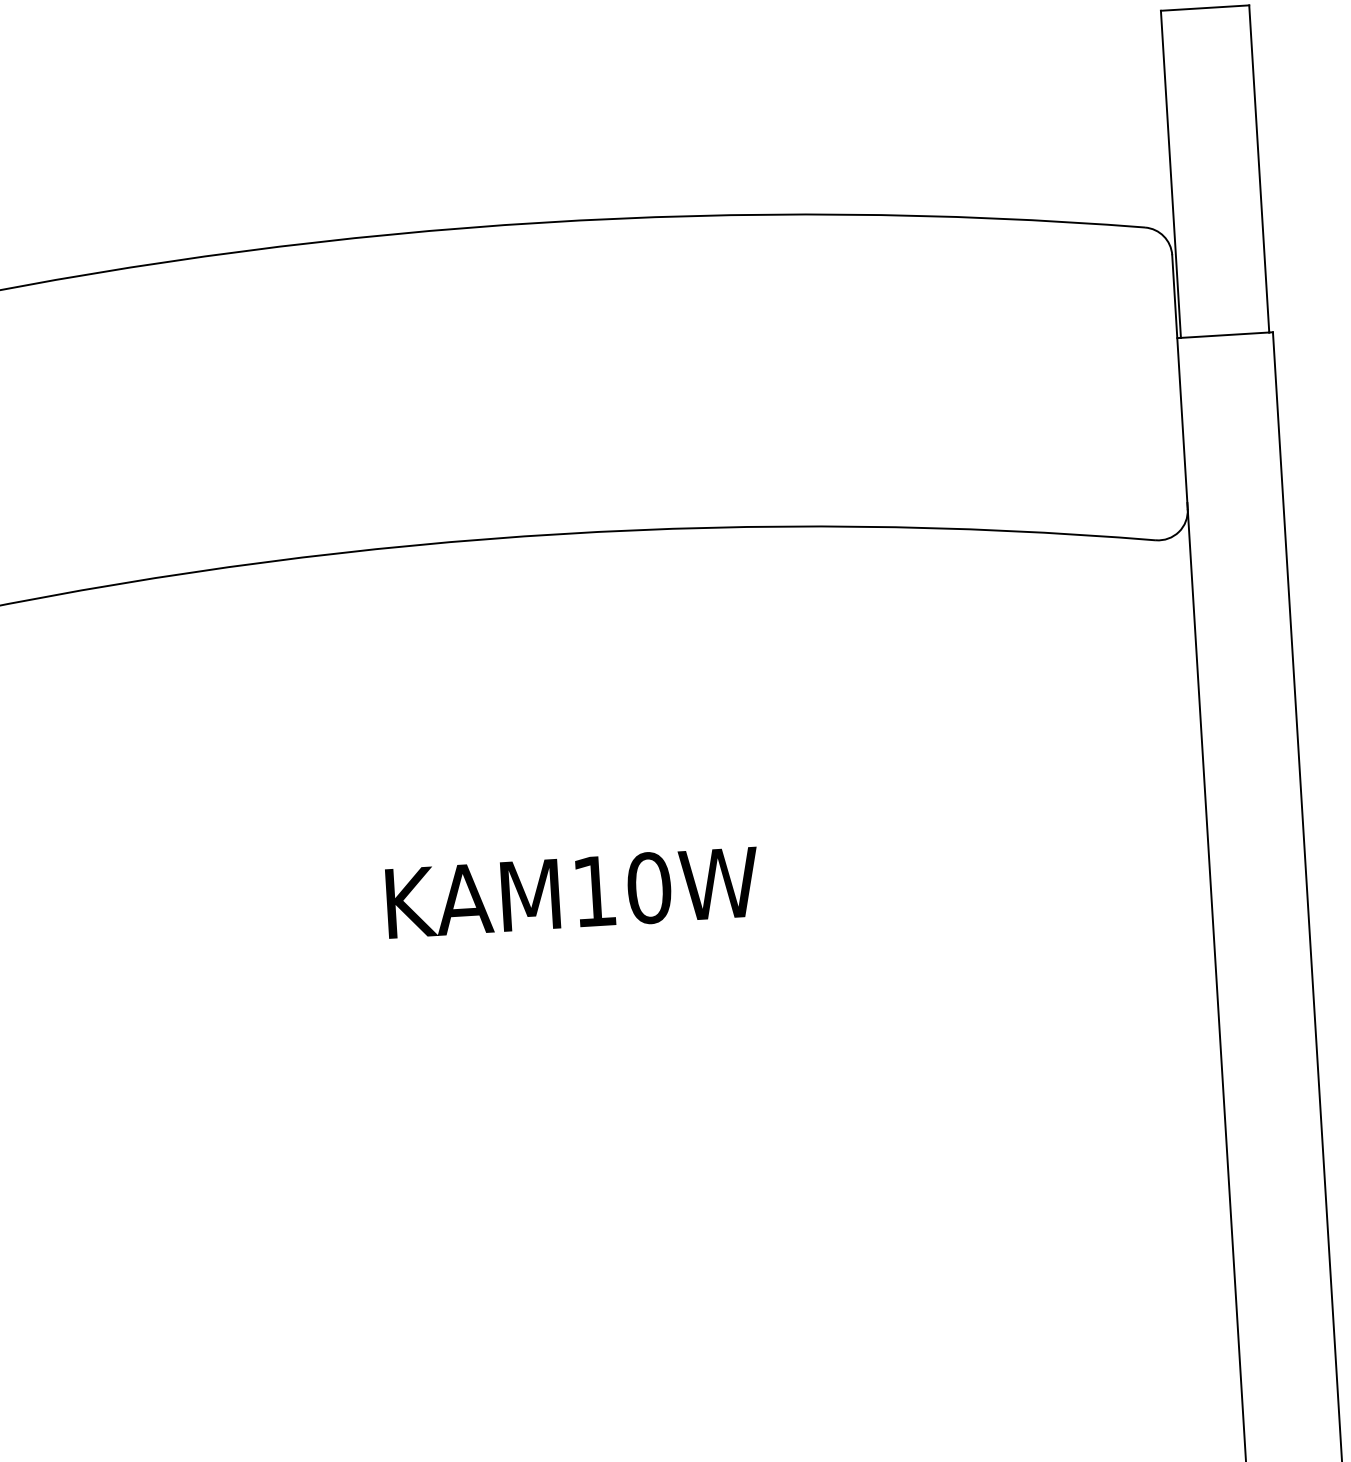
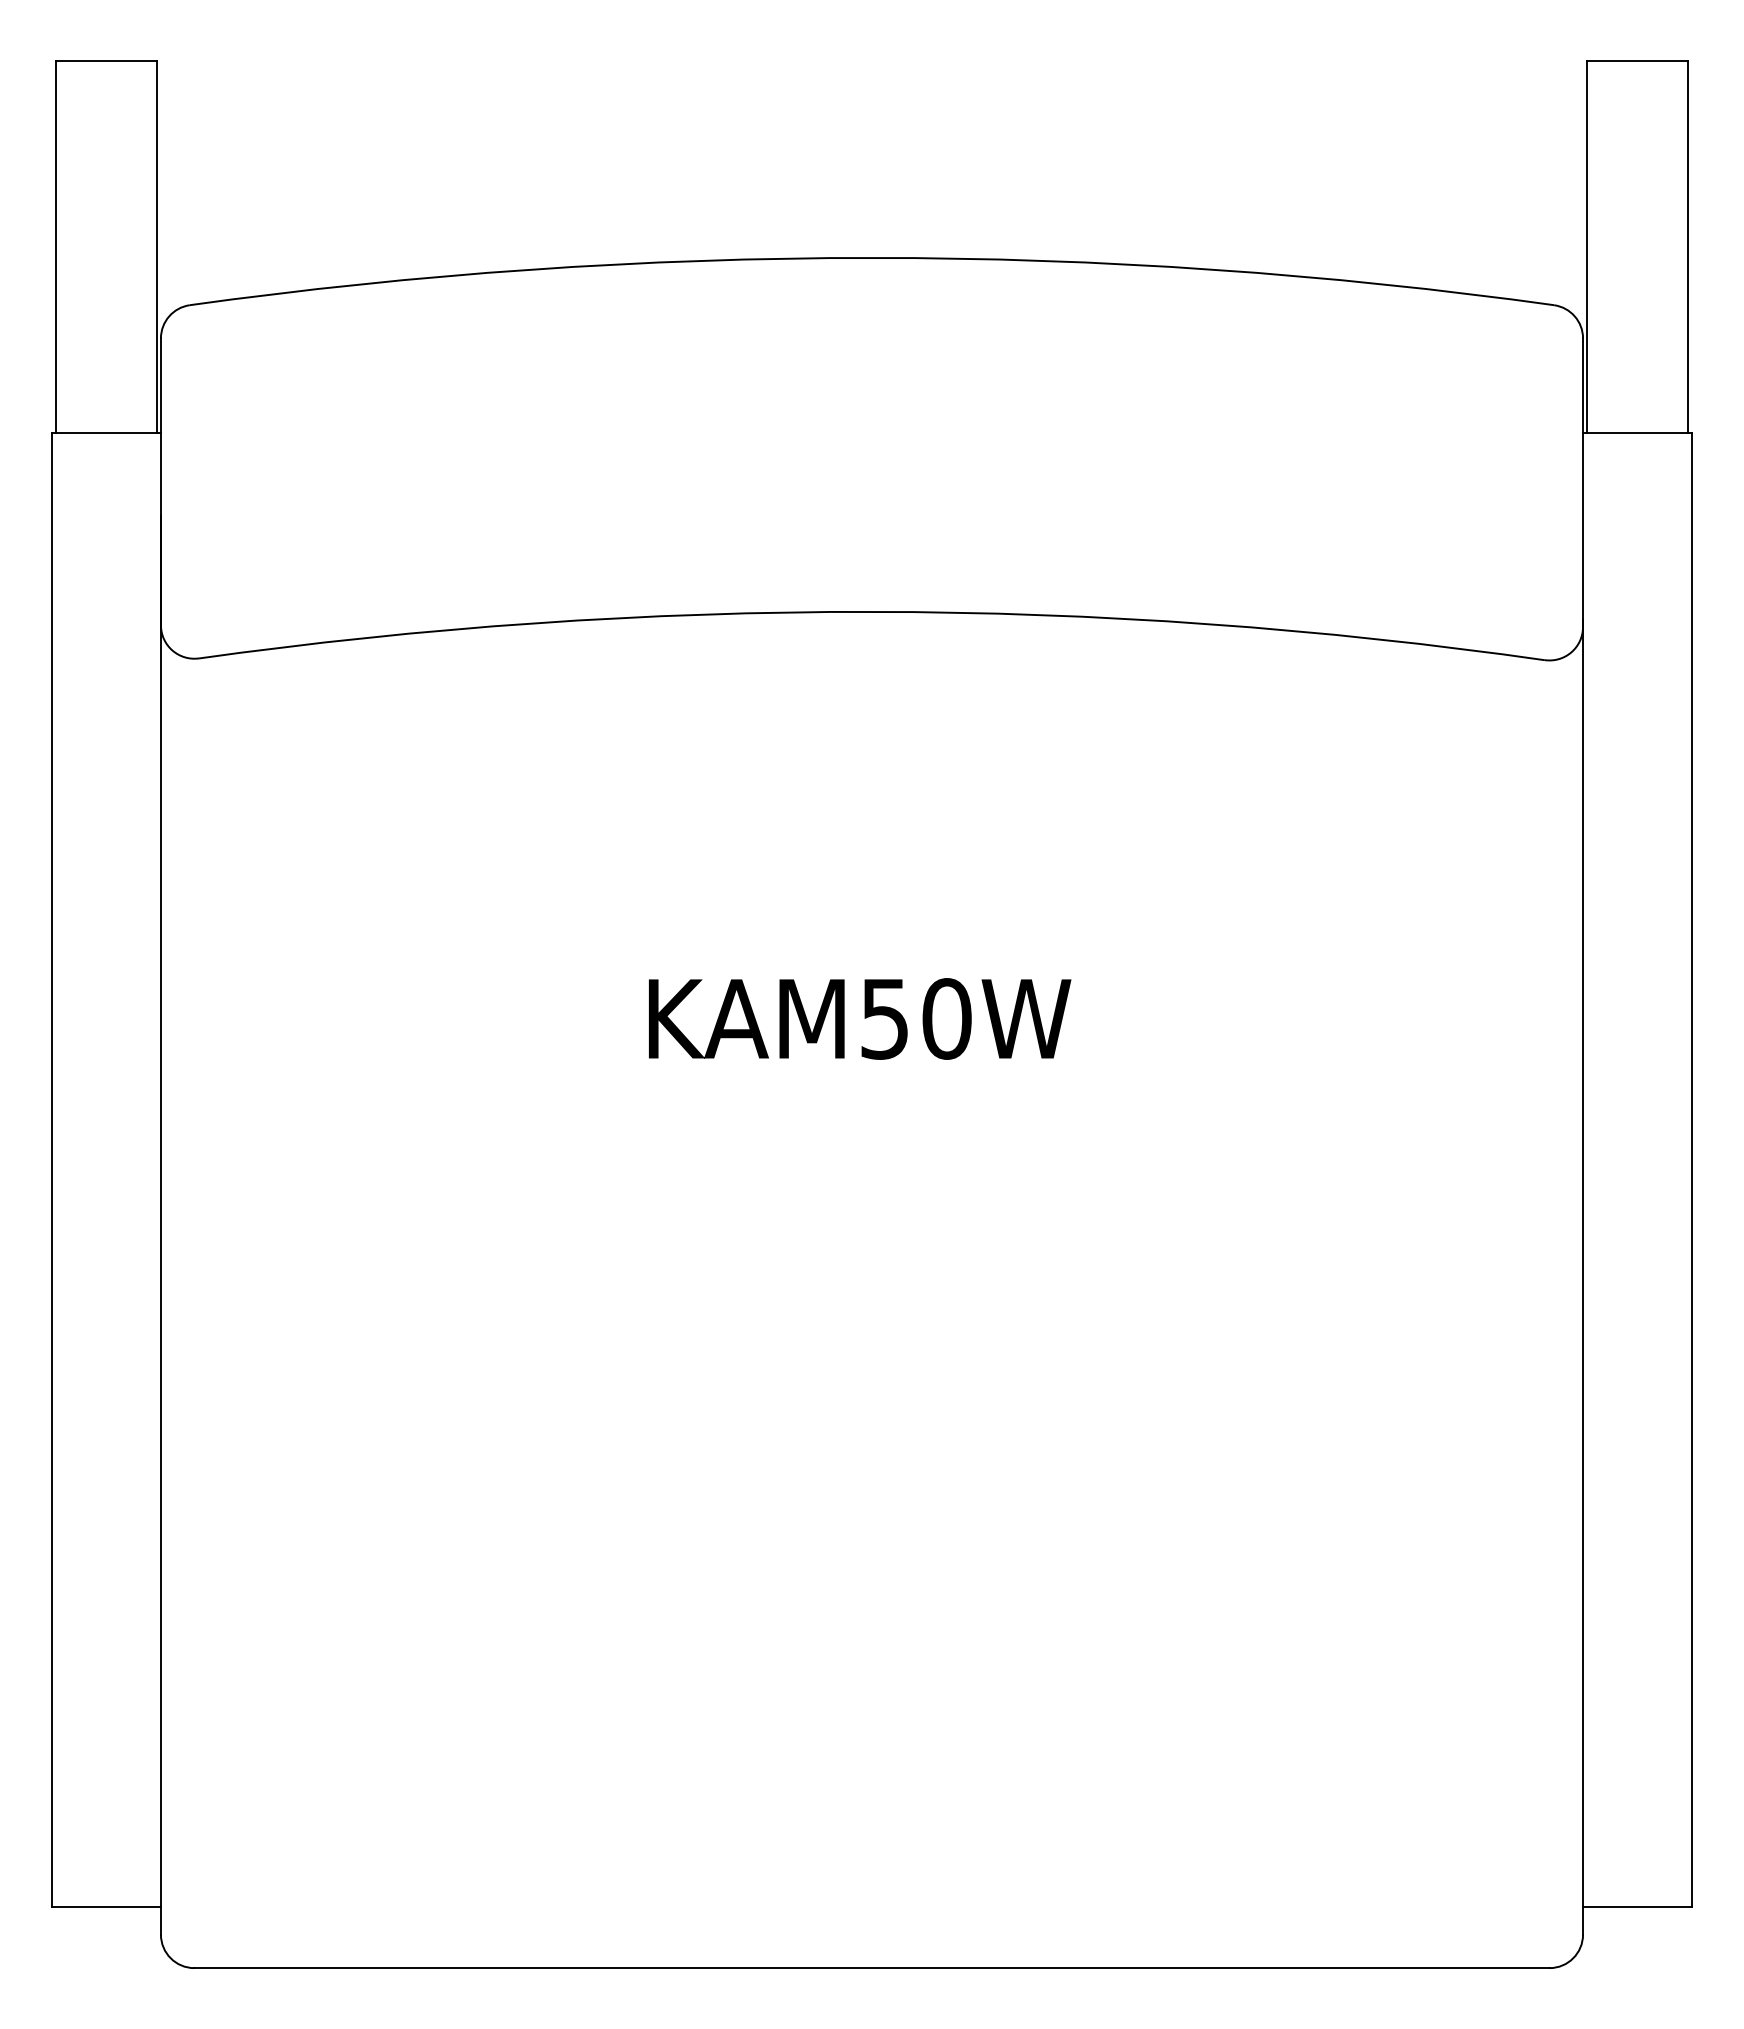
text: (594, 891) -> (884, 1019), KAM10W -> KAM50W

